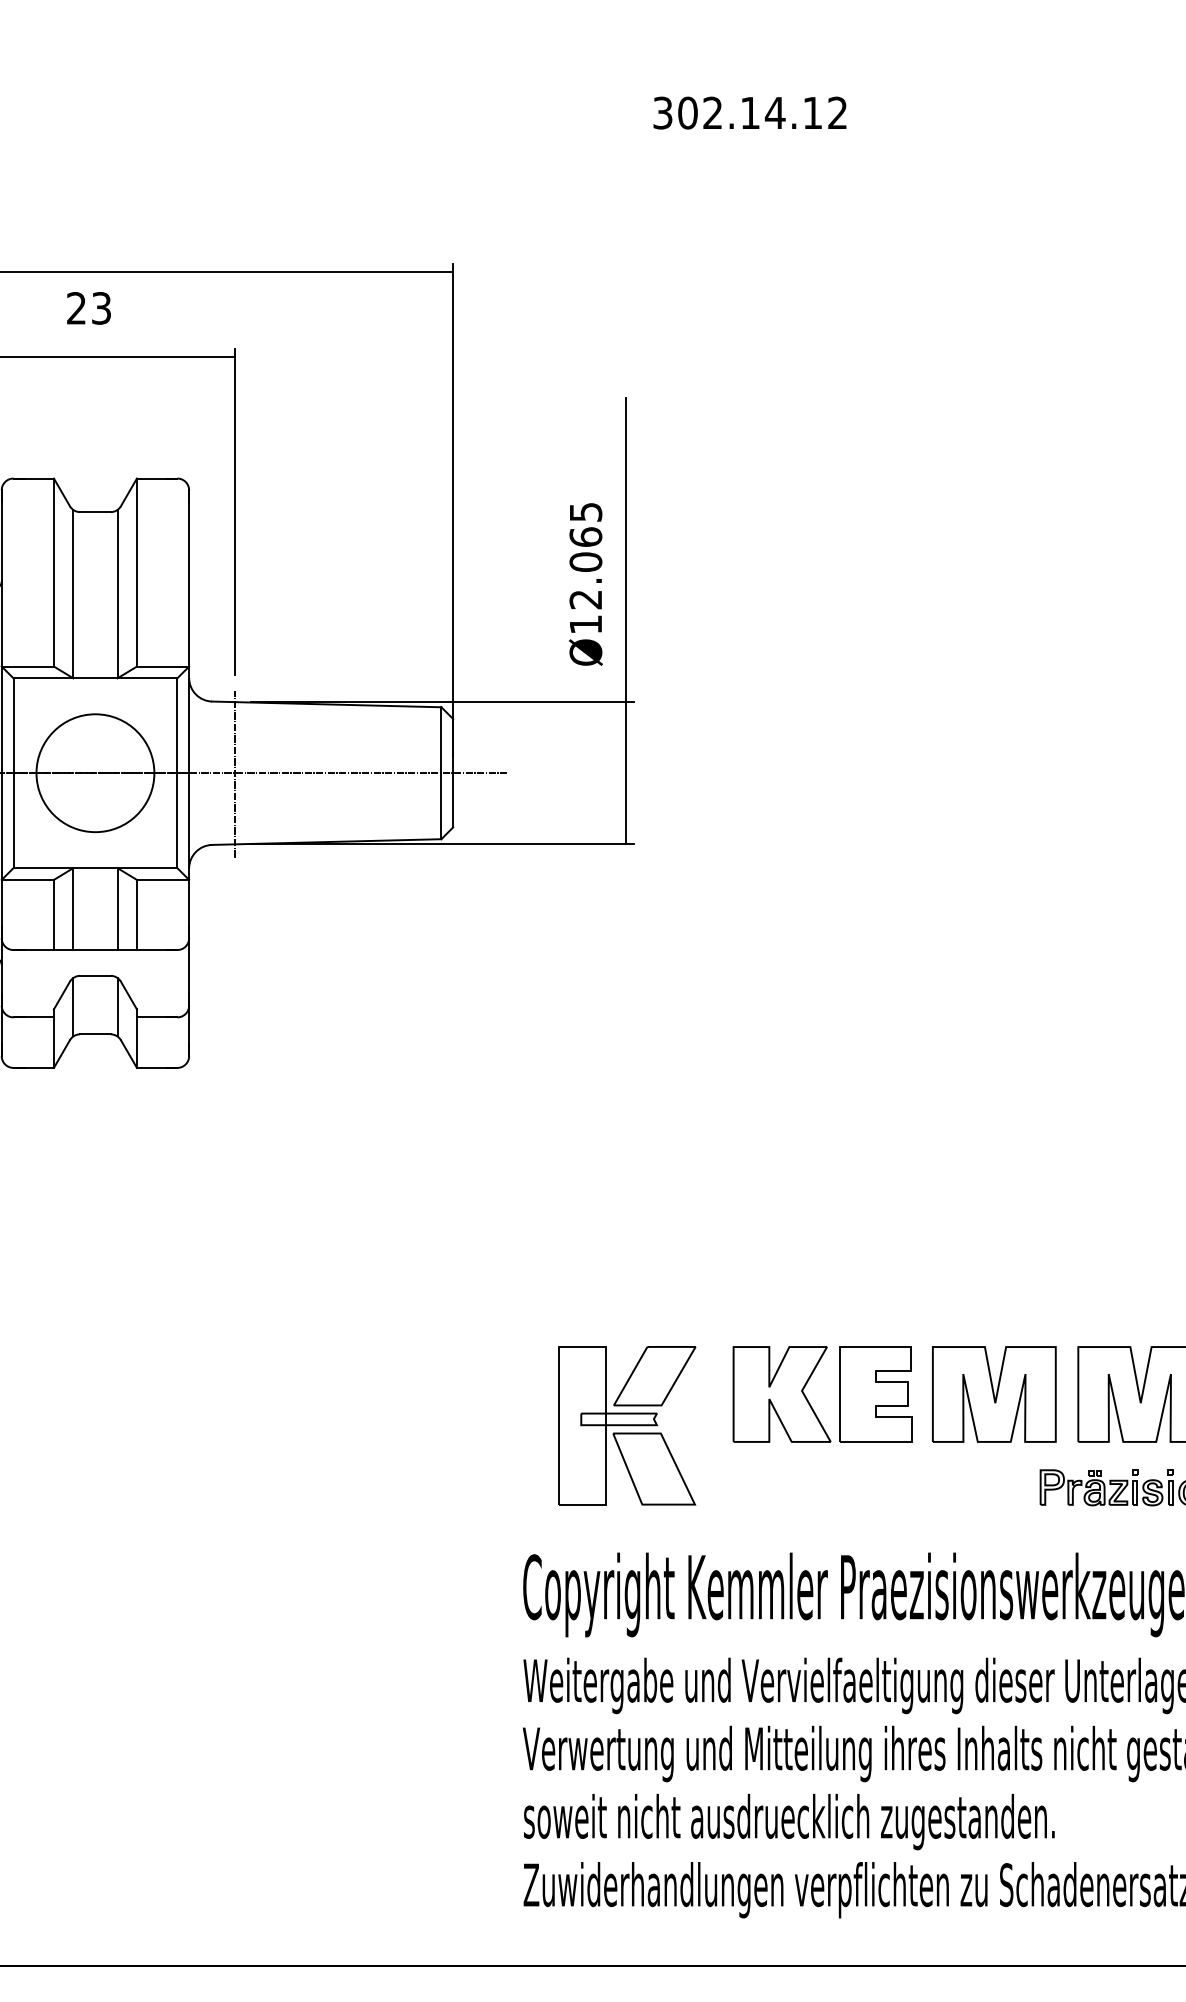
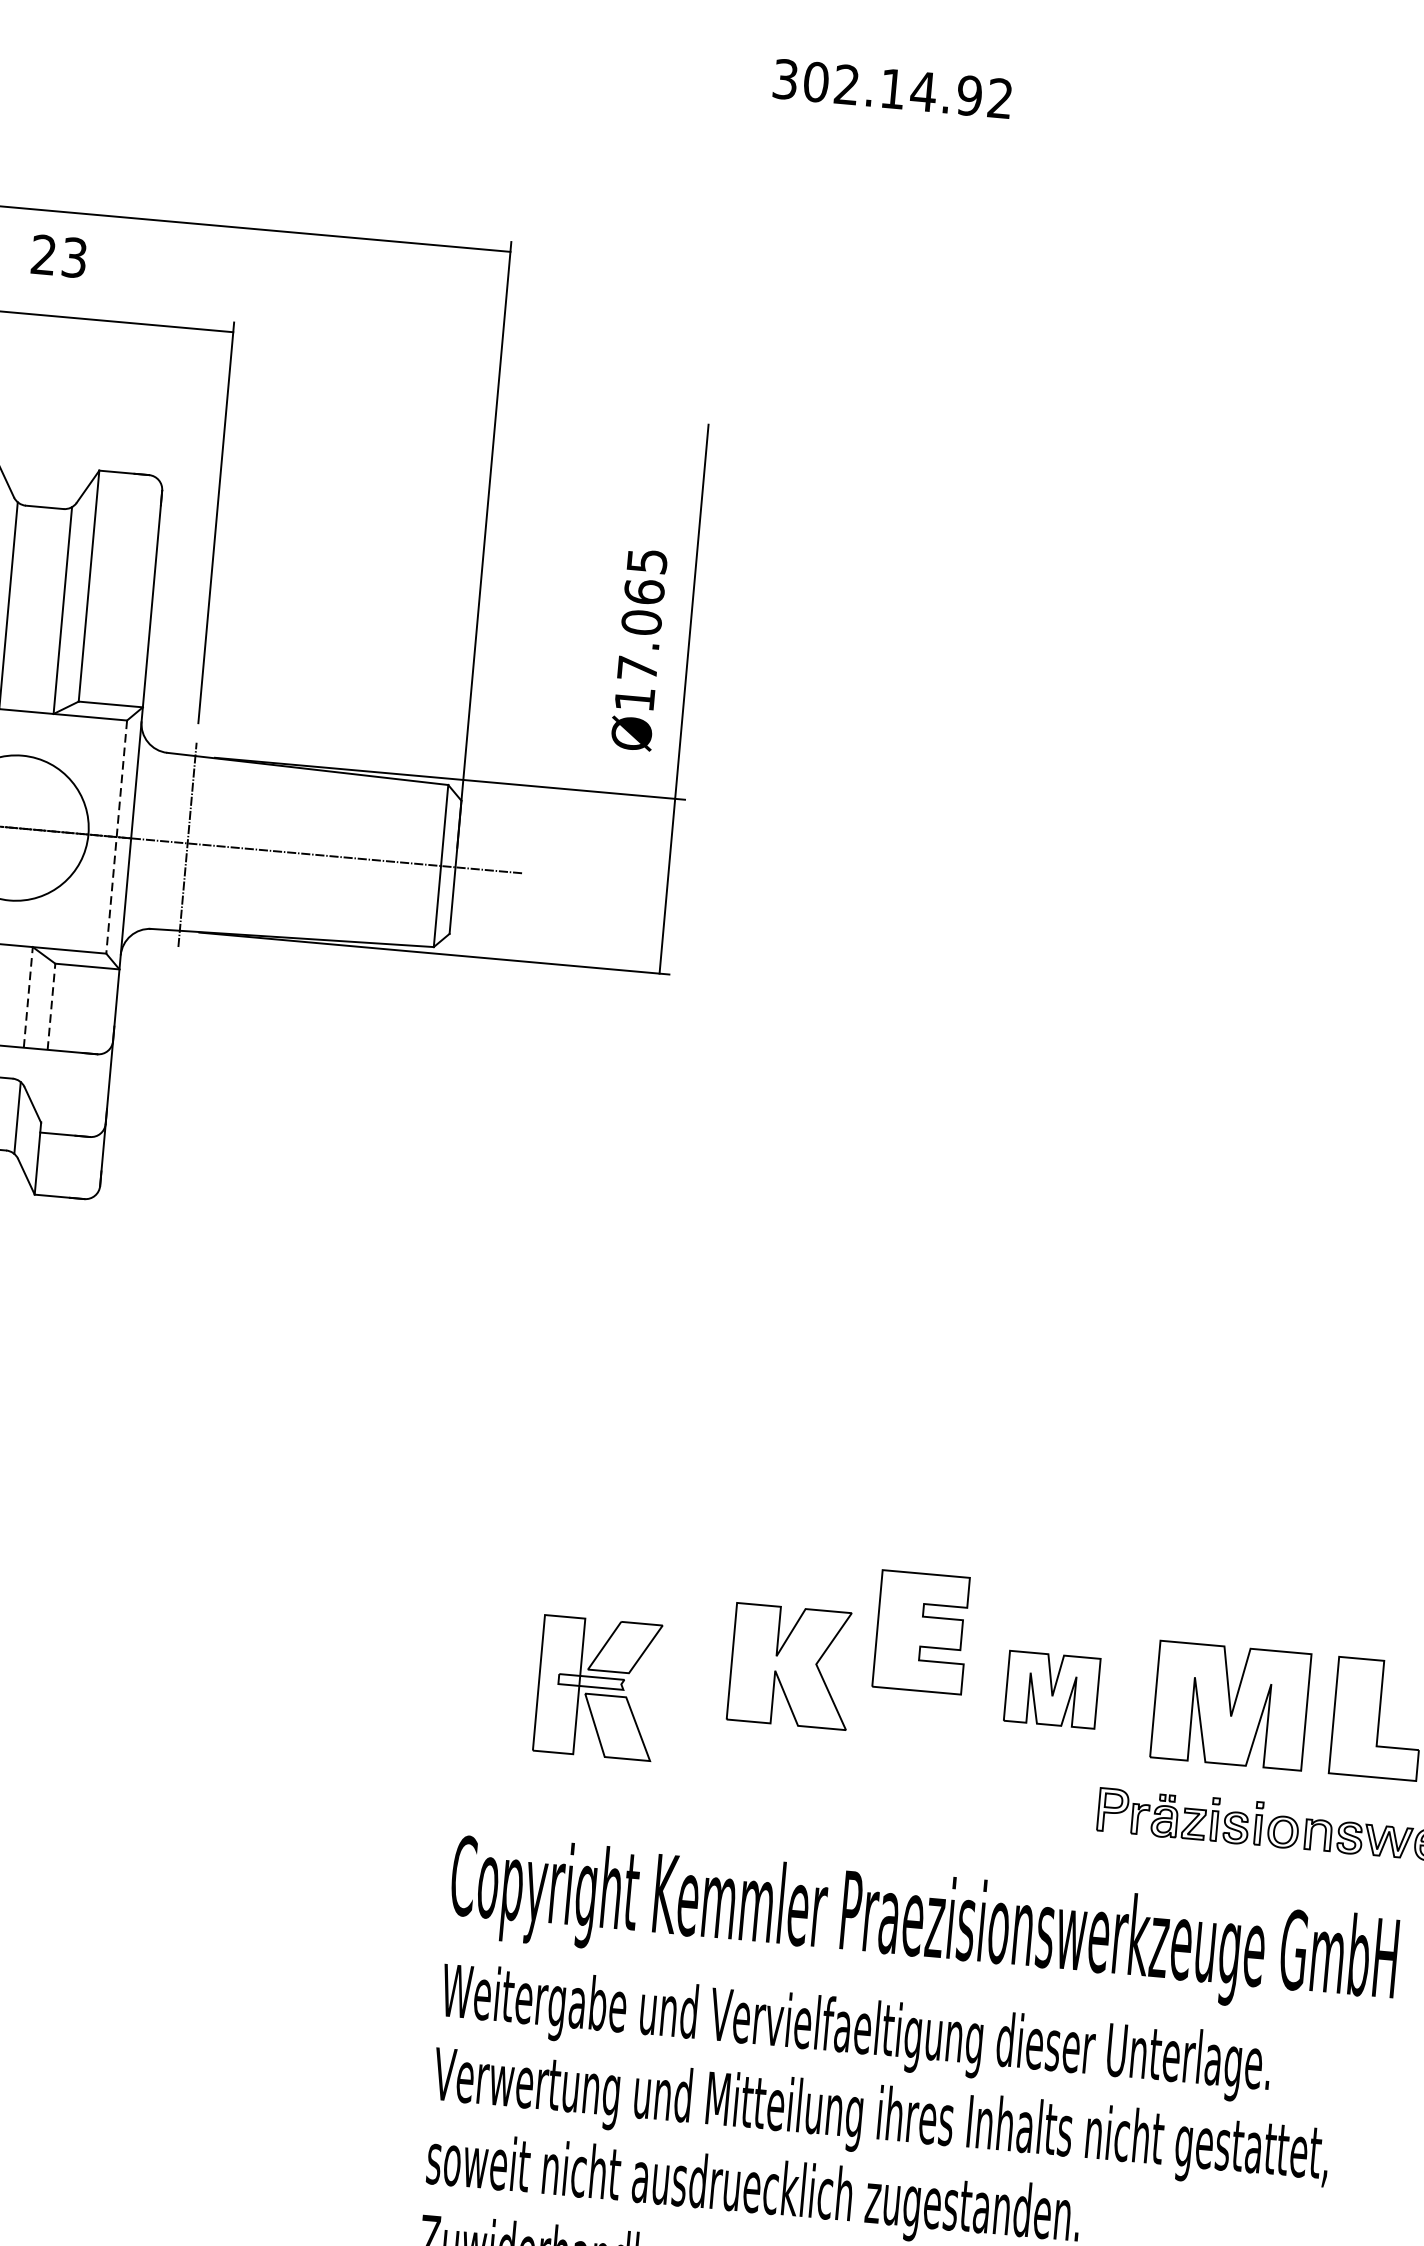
text: (812, 112) -> (969, 95), 302.14.12 -> 302.14.92
text: (585, 599) -> (637, 668), Ø12.065 -> Ø17.065
line: (177, 773) -> (116, 837), solid -> dashed
line: (117, 909) -> (28, 997), solid -> dashed
line: (136, 914) -> (51, 1006), solid -> dashed
part: (875, 1394) -> (921, 1632), moved
part: (994, 1394) -> (1052, 1689), size x0.6
part: (627, 1425) -> (598, 1687), size x0.7

